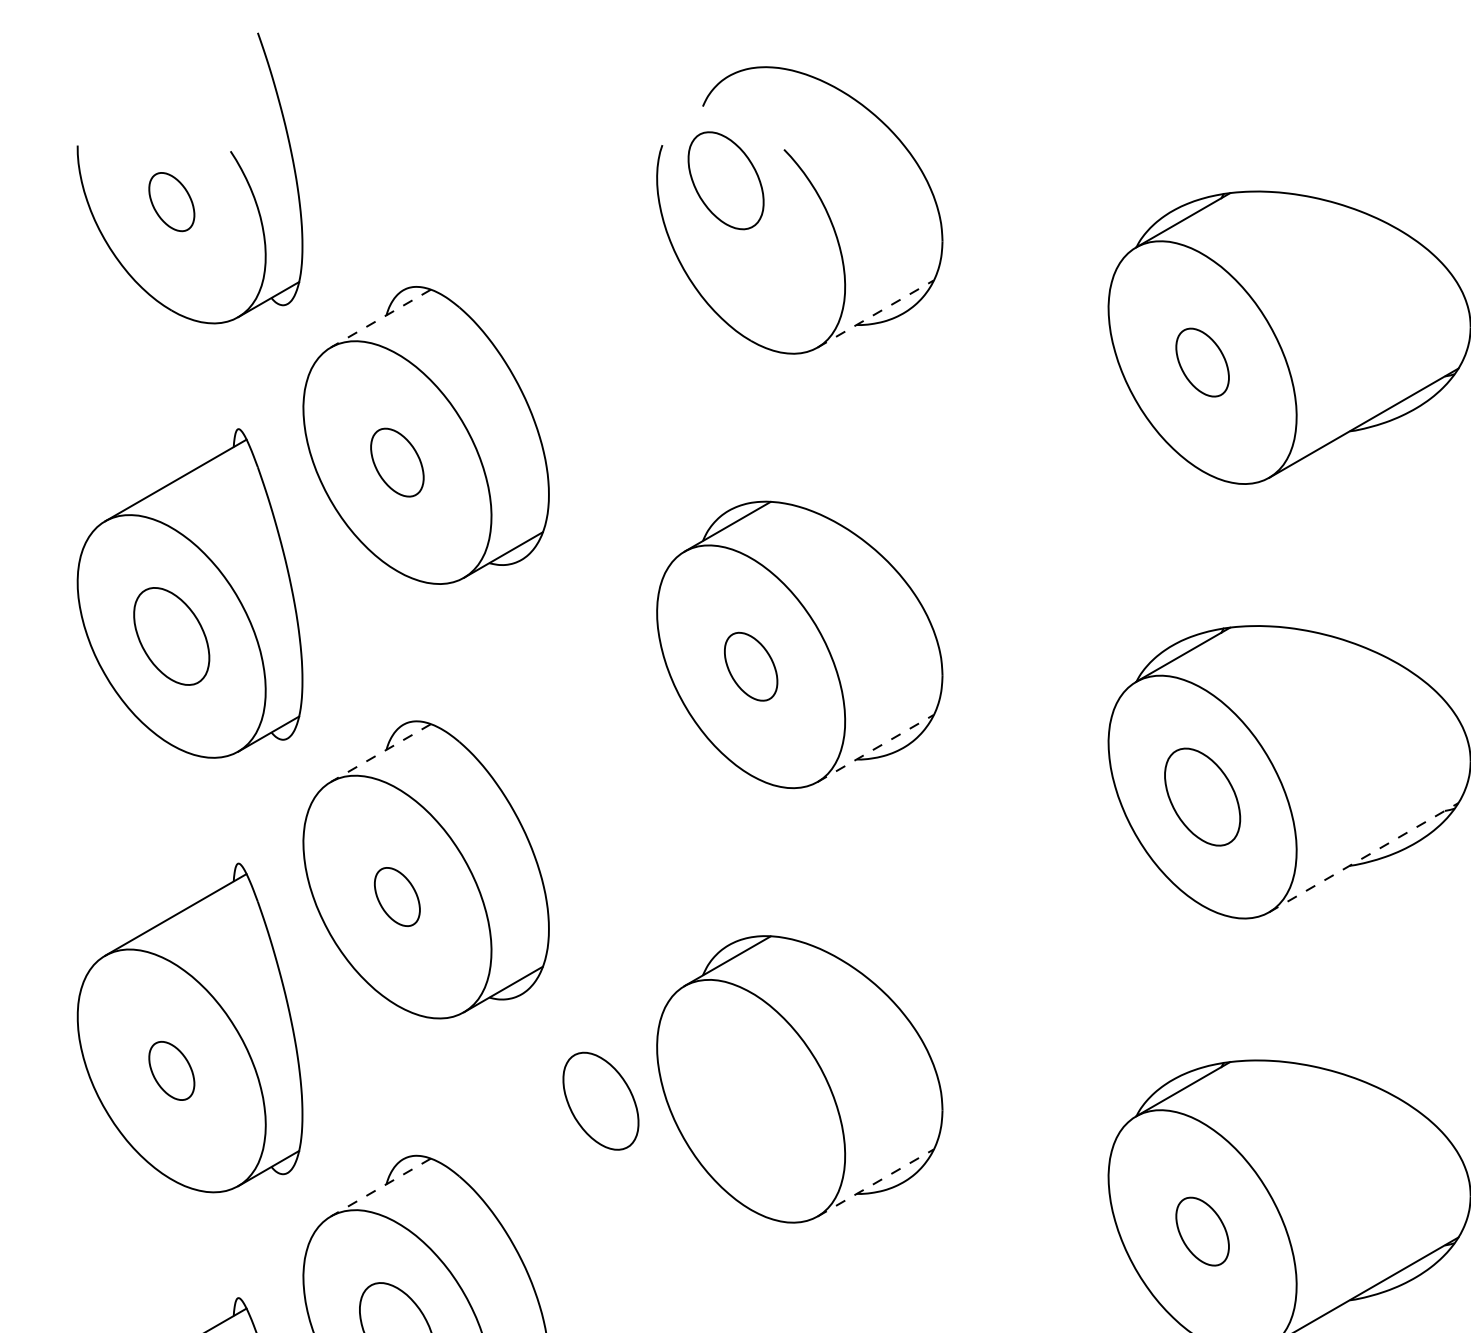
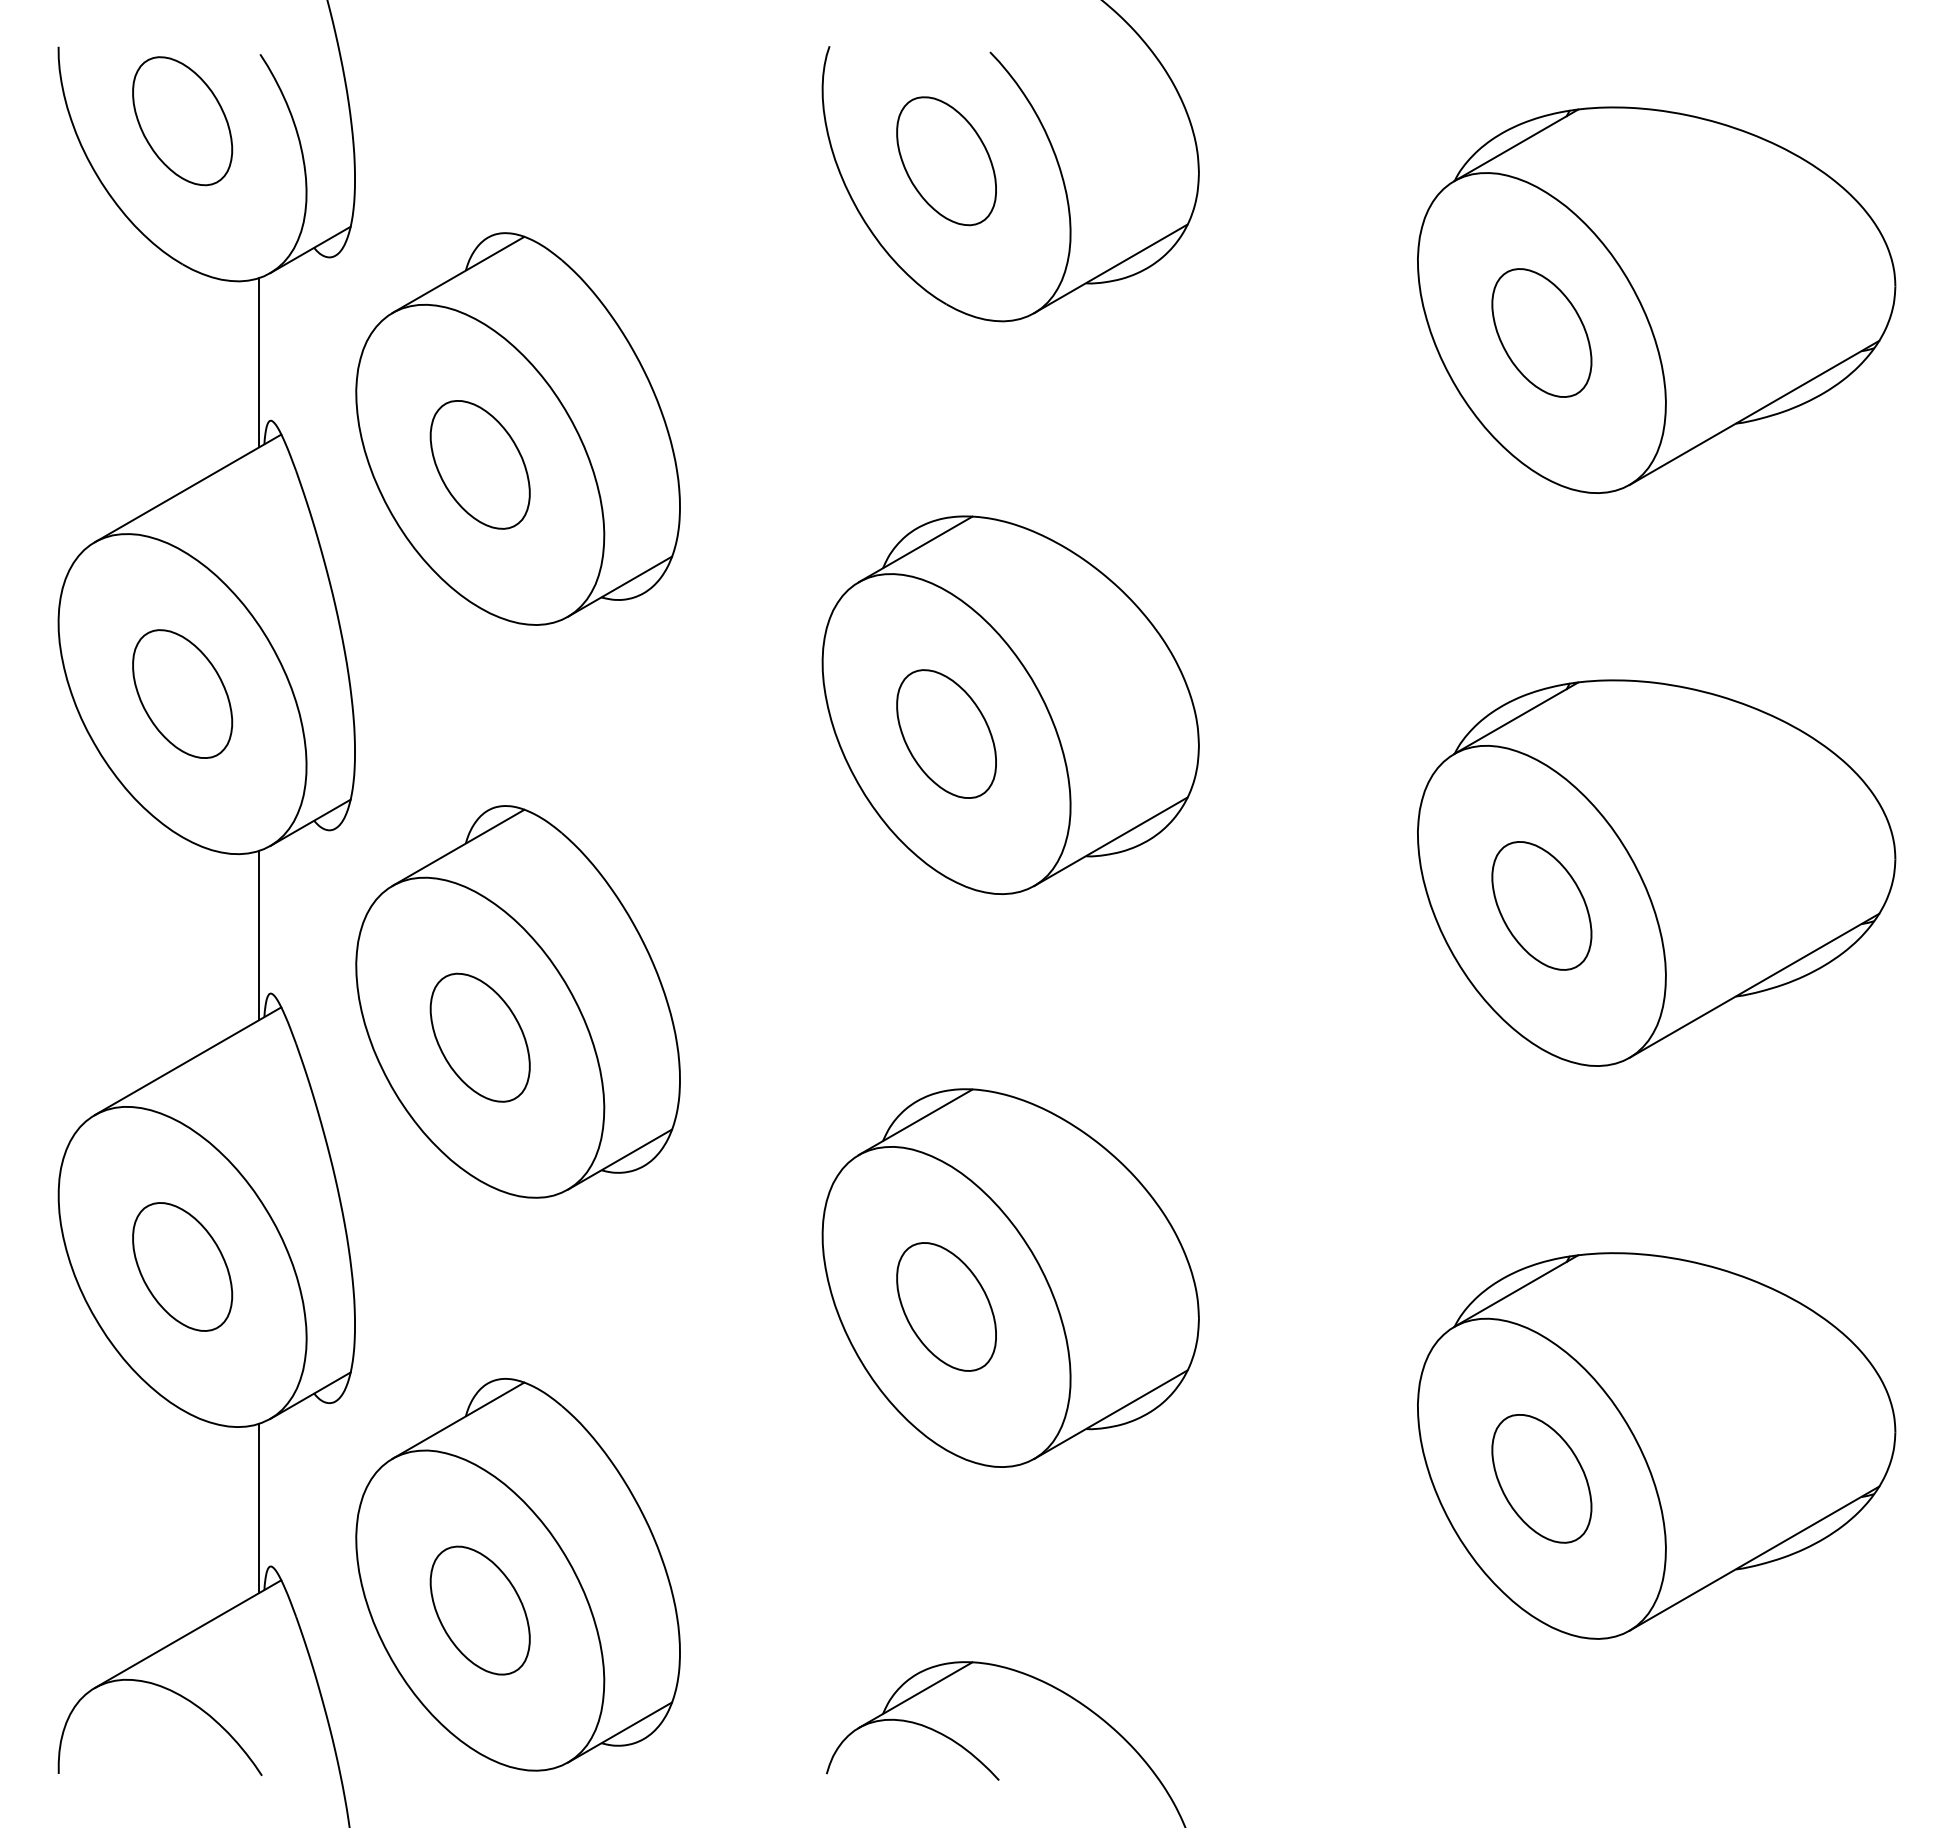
part: (726, 180) -> (946, 161), moved
part: (171, 202) -> (182, 121), size x1.67
line: (876, 313) -> (1111, 268), dashed -> solid
line: (380, 319) -> (458, 275), dashed -> solid
part: (1202, 362) -> (1541, 332), size x1.43
line: (230, 384) -> (259, 362), added
part: (396, 462) -> (479, 464), size x1.43
part: (751, 666) -> (946, 733), size x1.43
line: (876, 748) -> (1111, 841), dashed -> solid
line: (380, 753) -> (458, 848), dashed -> solid
line: (230, 819) -> (259, 935), added
line: (1363, 857) -> (1754, 985), dashed -> solid
part: (396, 896) -> (479, 1037), size x1.67
part: (171, 1070) -> (182, 1266), size x1.67
part: (600, 1100) -> (946, 1306), moved
line: (876, 1182) -> (1111, 1414), dashed -> solid
line: (380, 1187) -> (458, 1420), dashed -> solid
part: (1202, 1231) -> (1541, 1478), size x1.43
line: (230, 1254) -> (259, 1508), added

